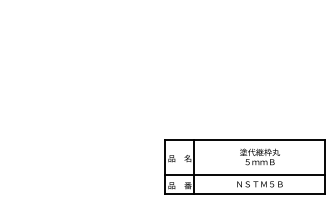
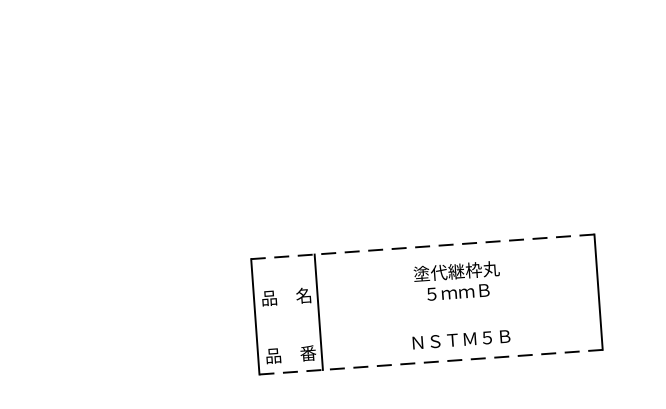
line: (244, 139) -> (421, 246), solid -> dashed
line: (244, 174) -> (426, 321), removed
line: (245, 193) -> (431, 361), solid -> dashed

